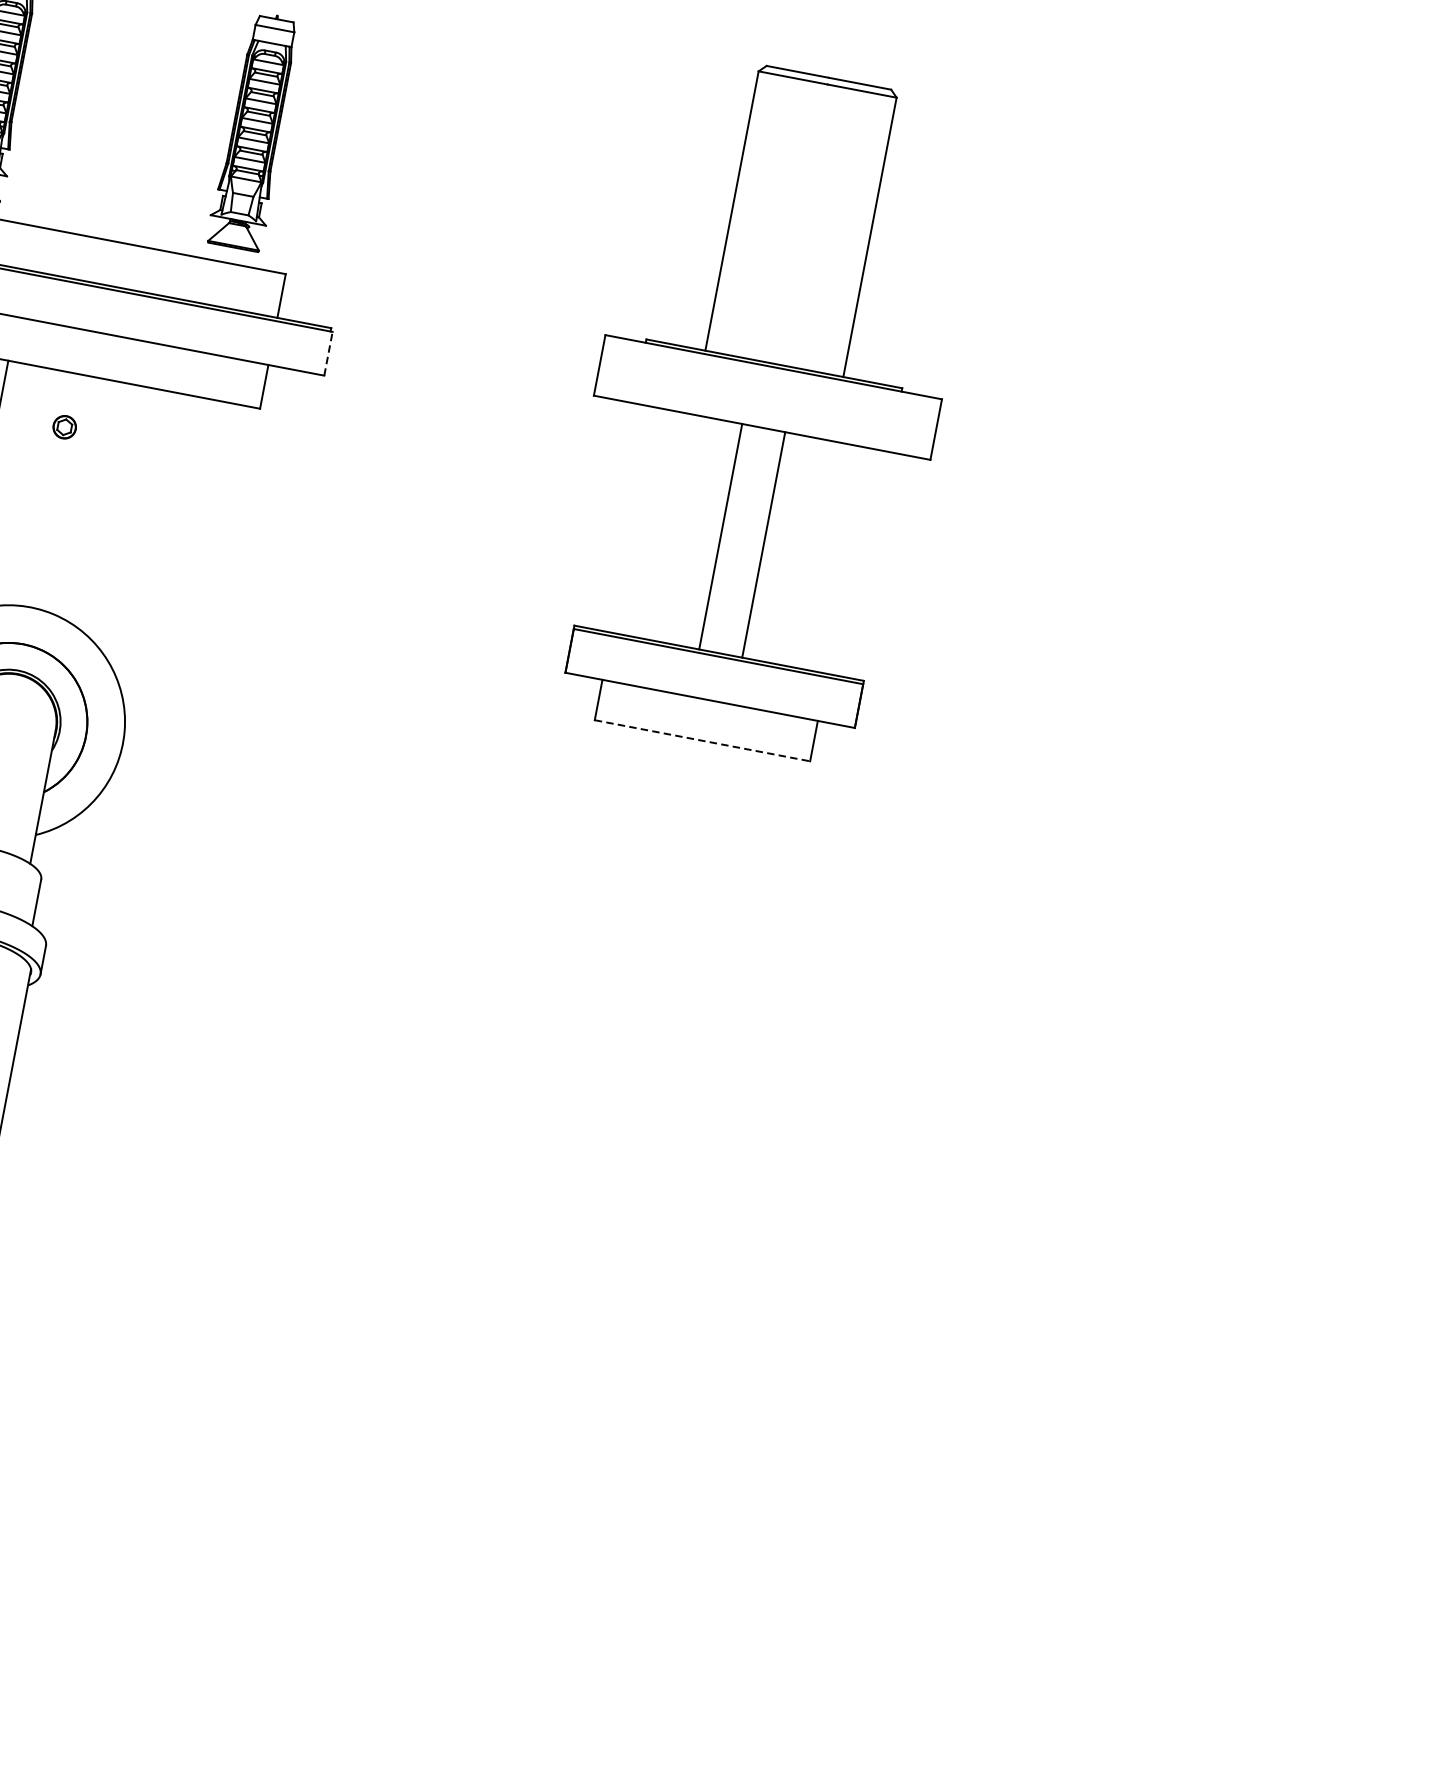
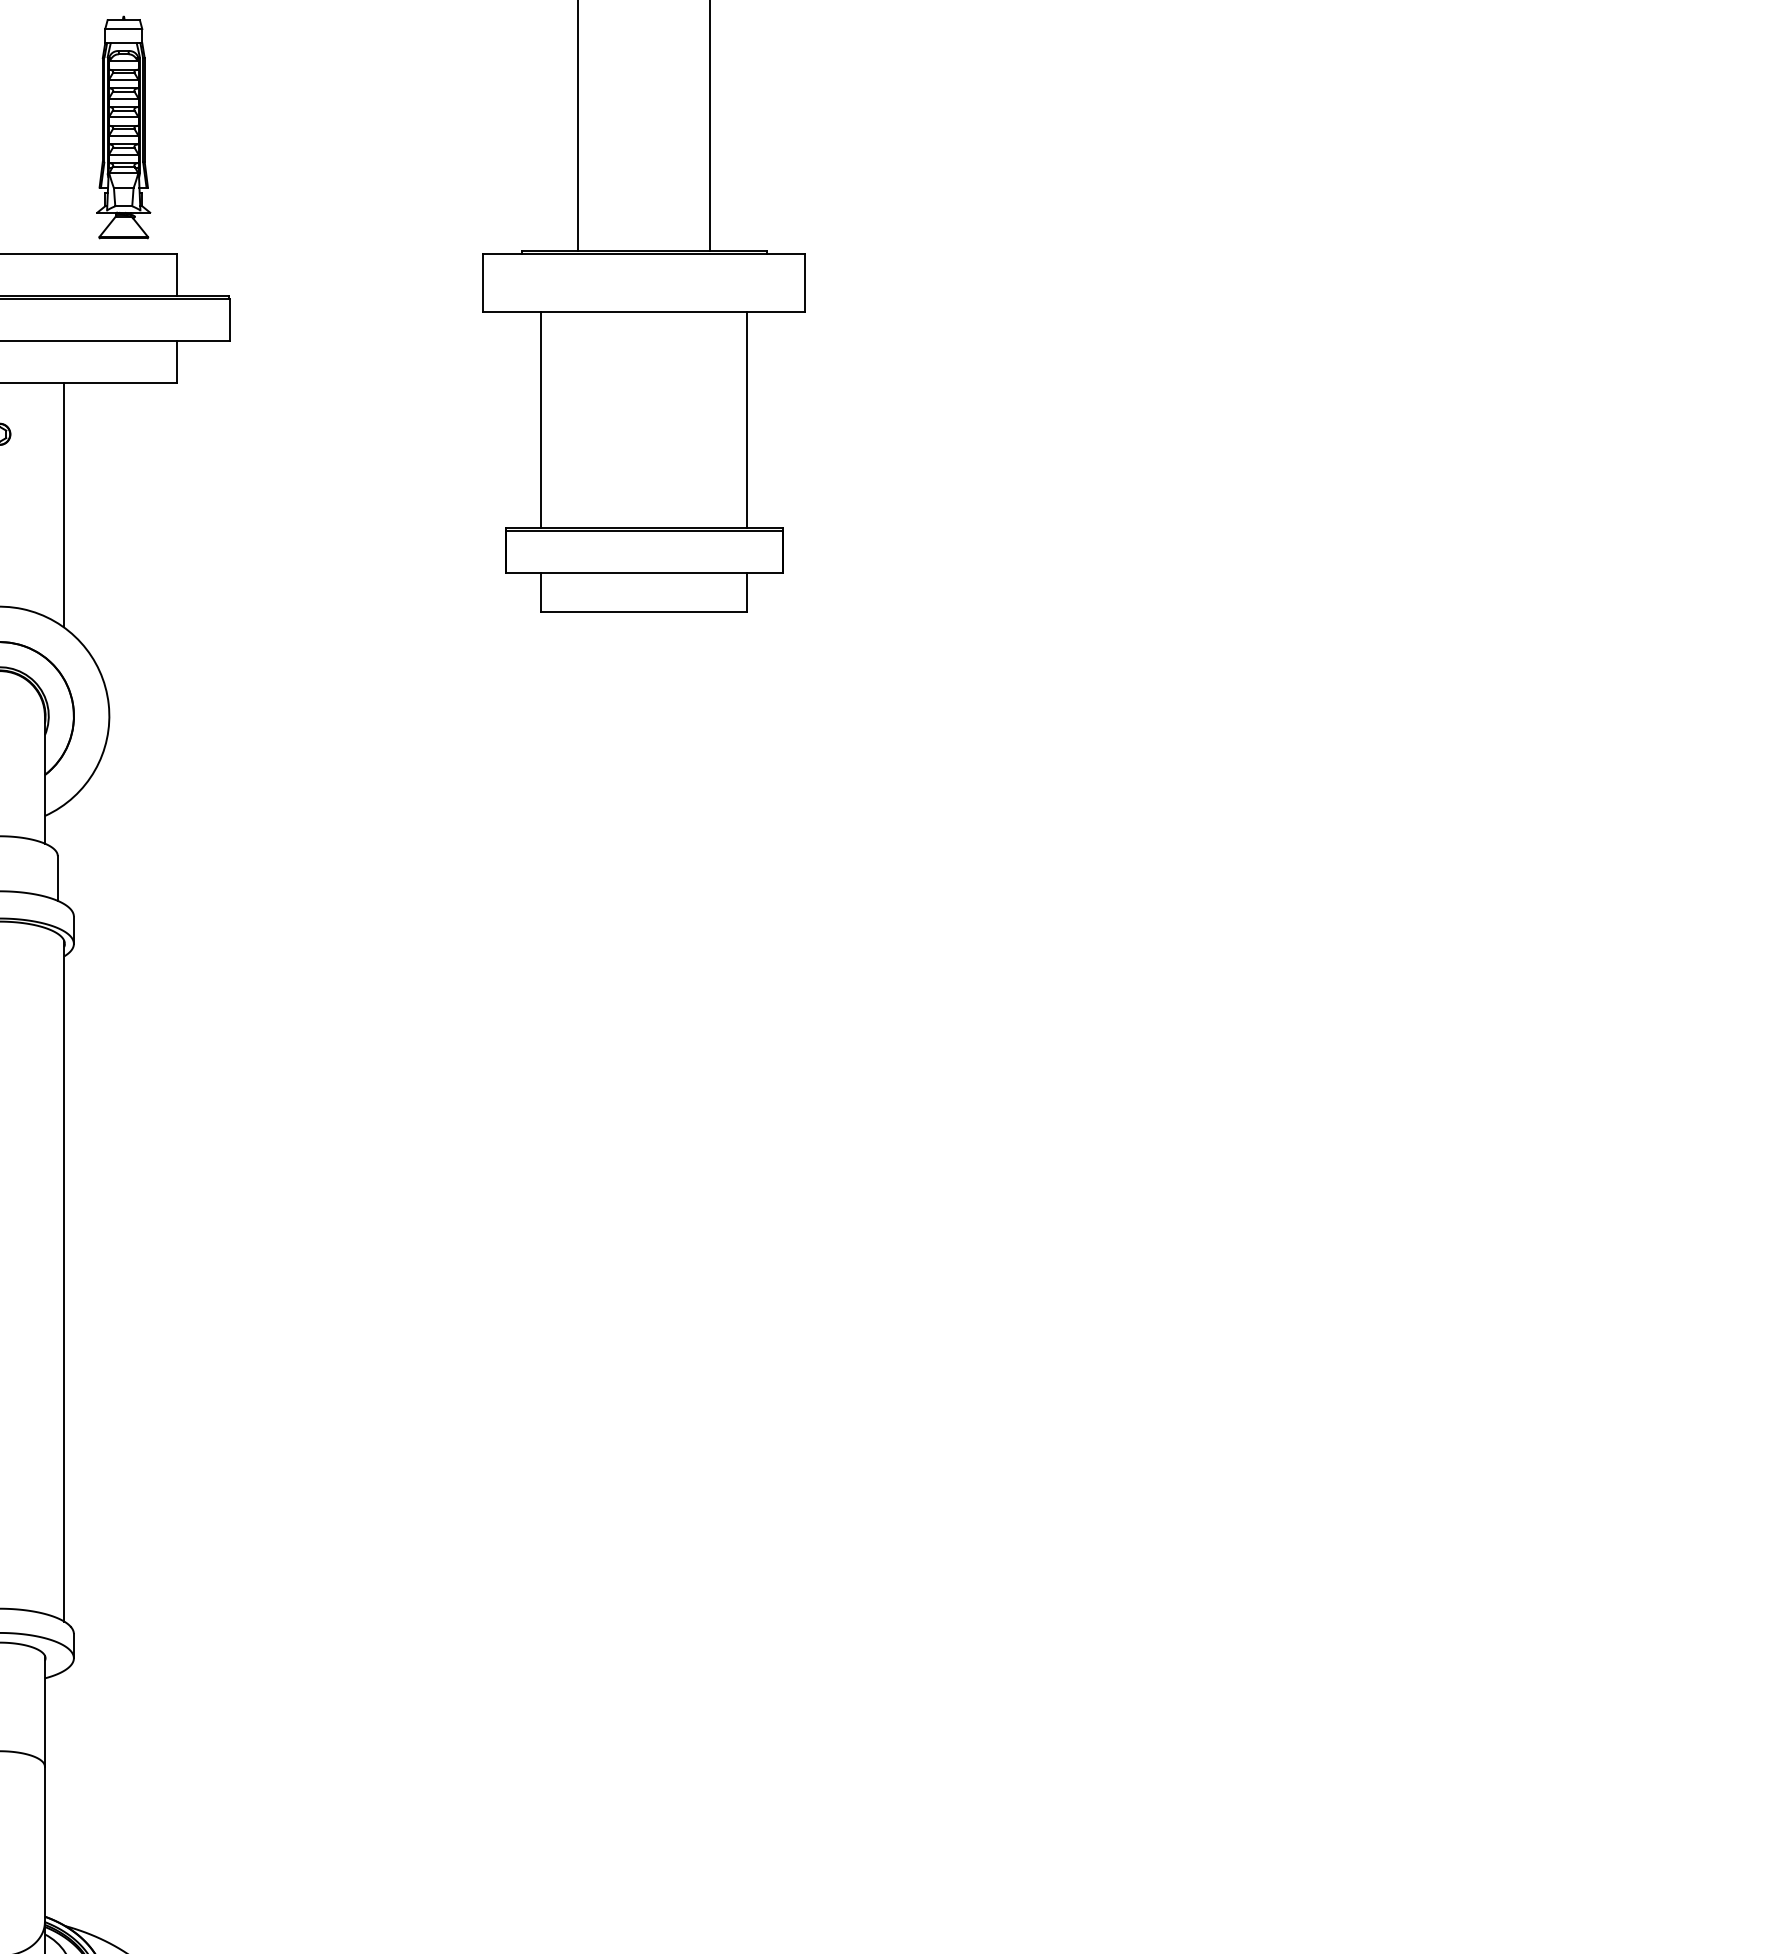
line: (328, 353) -> (230, 319), dashed -> solid
line: (117, 513) -> (63, 504), added
line: (721, 536) -> (541, 419), moved
line: (764, 544) -> (747, 419), moved
line: (702, 740) -> (644, 611), dashed -> solid

